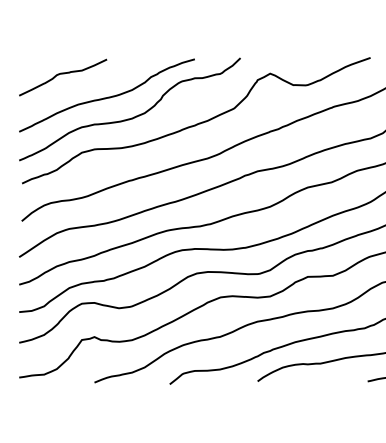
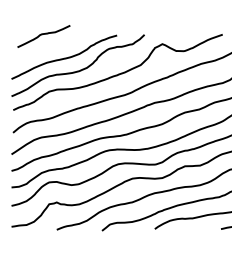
curve: (60, 75) -> (42, 35), moved

